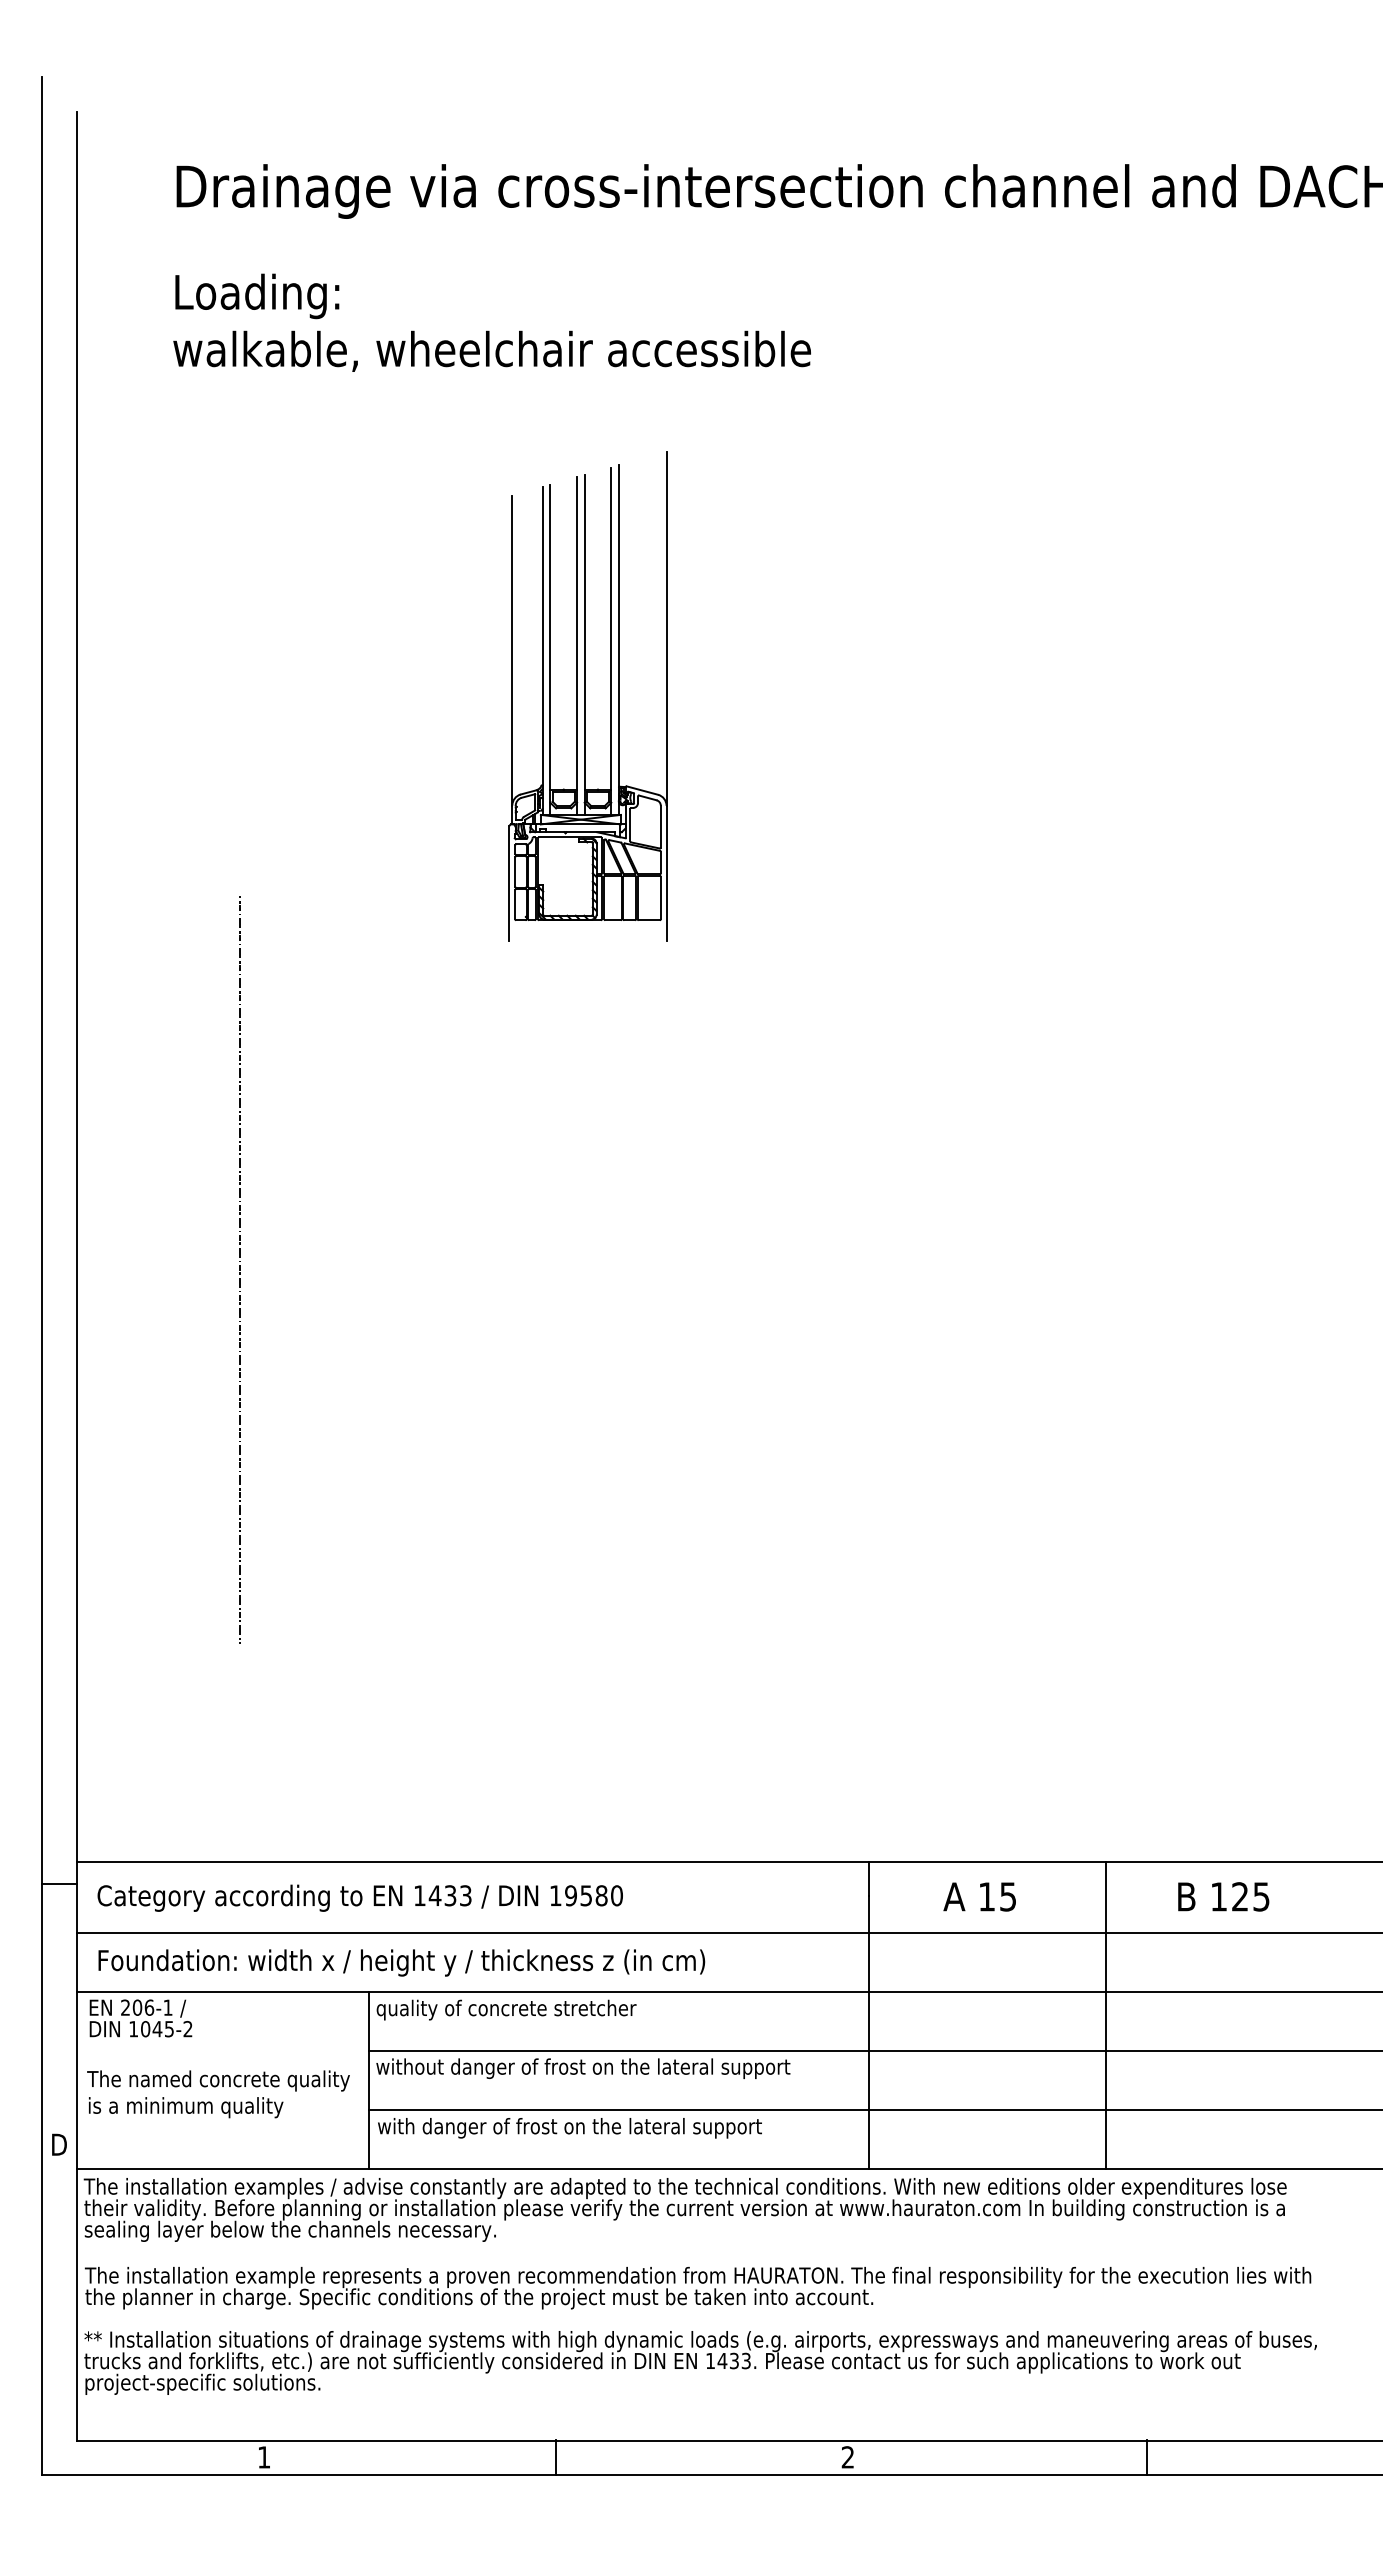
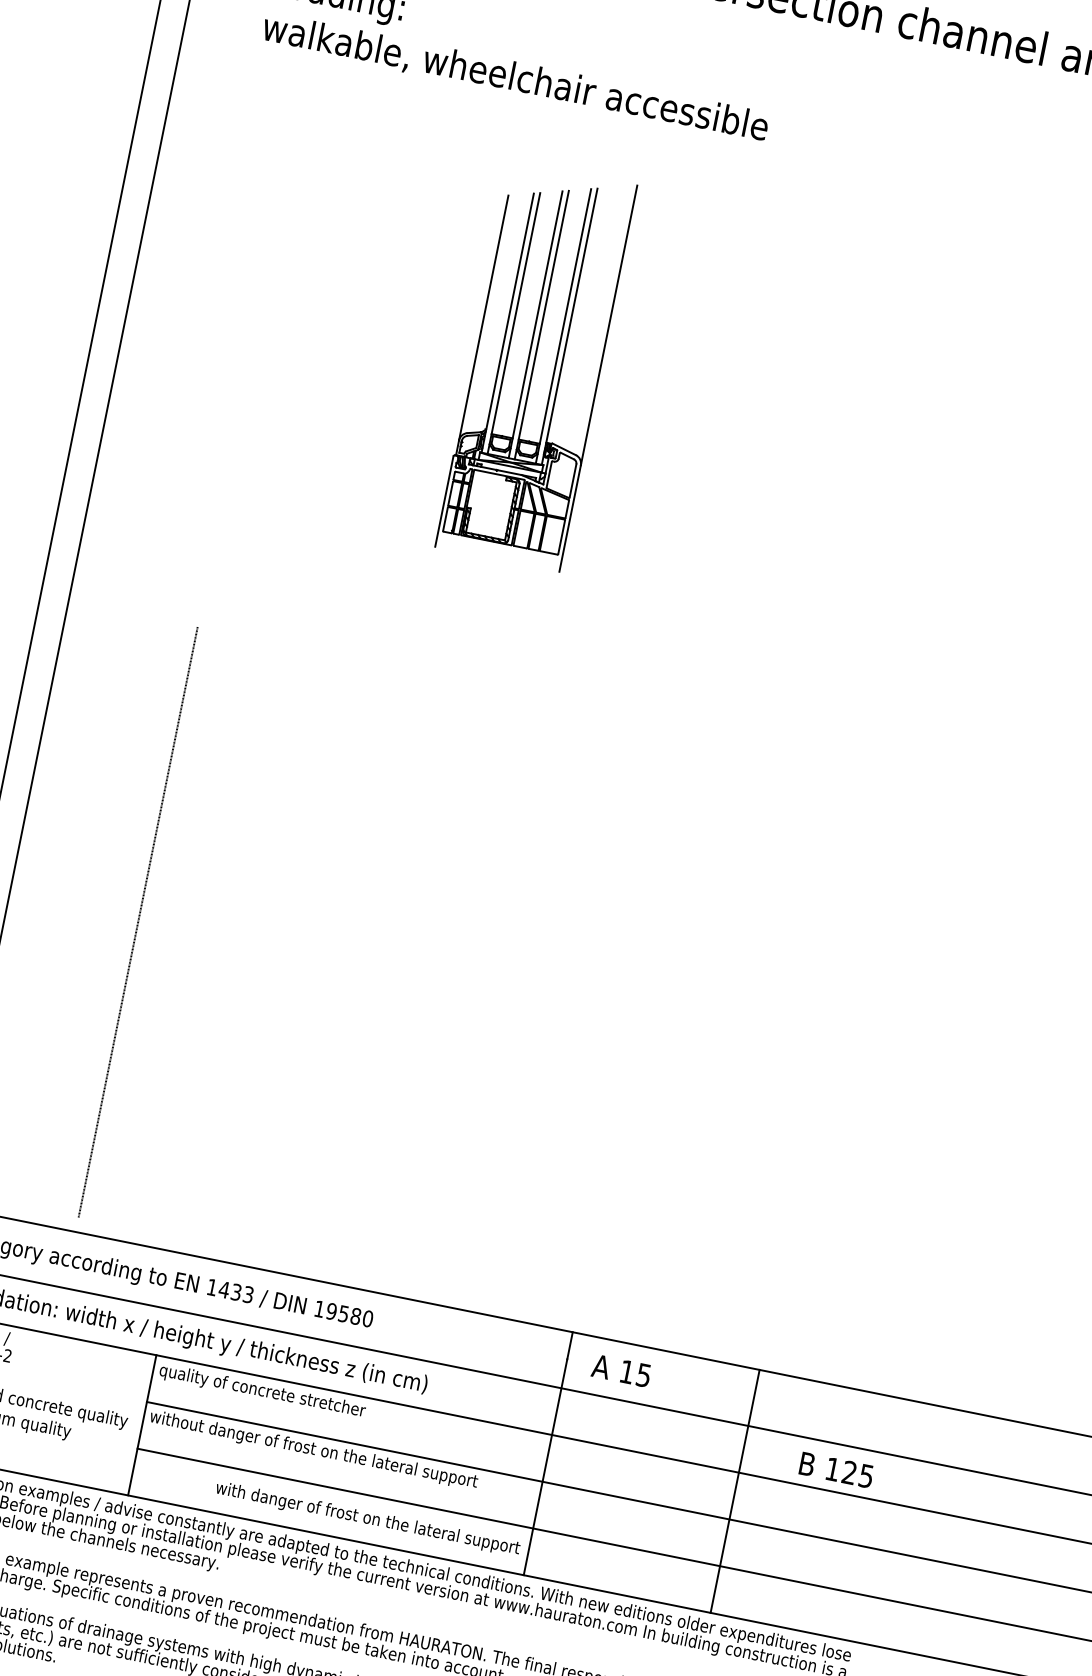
line: (239, 1269) -> (137, 921), moved
text: (979, 1896) -> (621, 1370), moved
text: (1223, 1896) -> (836, 1469), moved
text: (569, 2128) -> (367, 1519), moved

